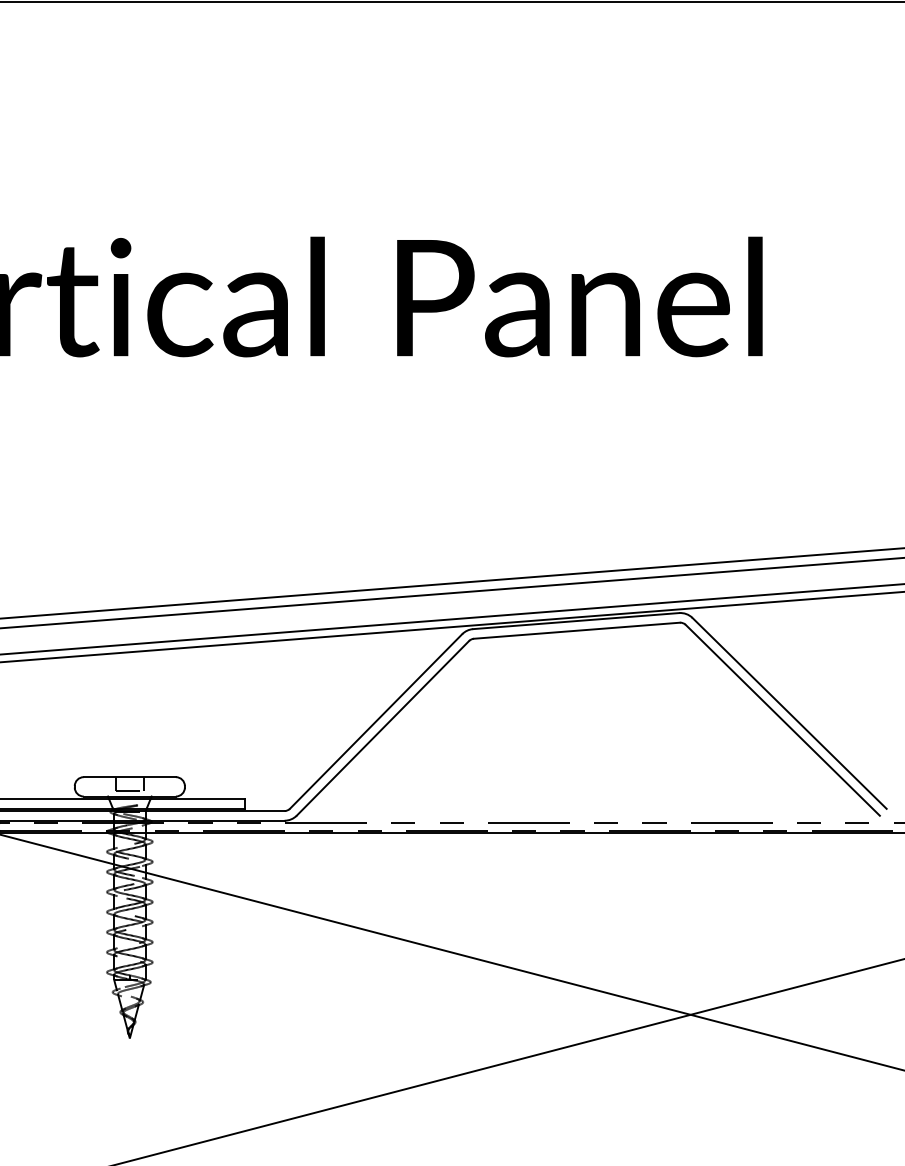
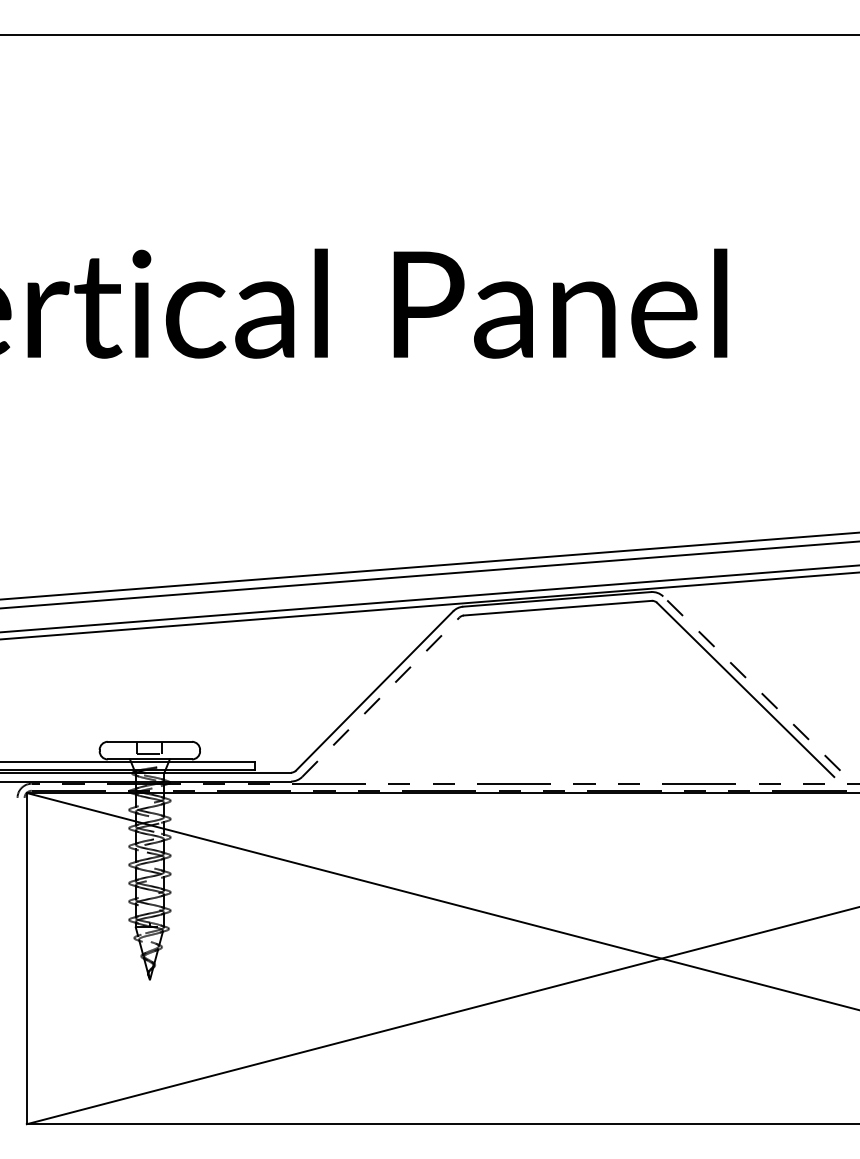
line: (789, 713) -> (751, 683), solid -> dashed
line: (382, 728) -> (380, 697), solid -> dashed

